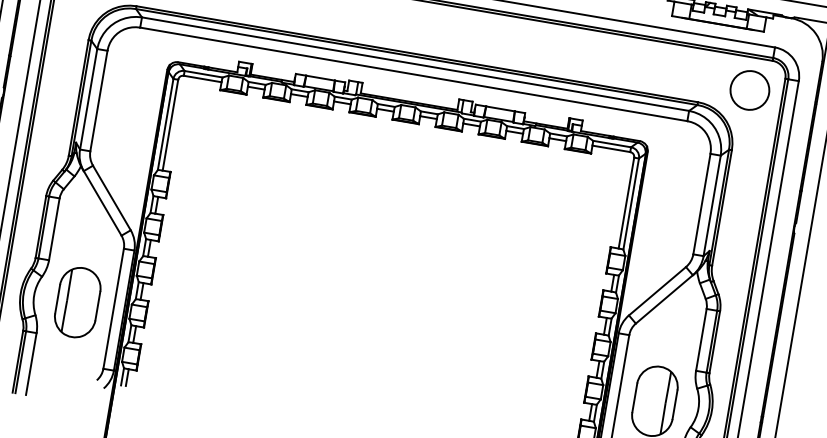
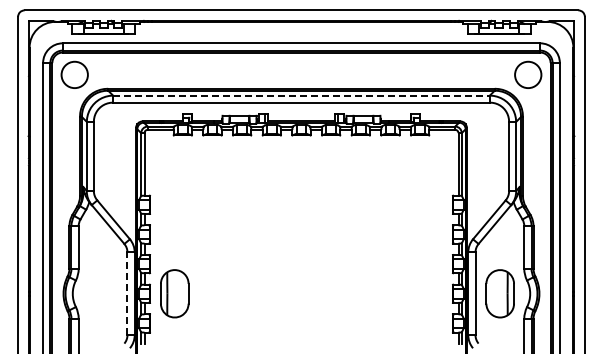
line: (415, 64) -> (301, 95), solid -> dashed
part: (77, 302) -> (174, 293), moved
line: (113, 308) -> (127, 293), solid -> dashed

